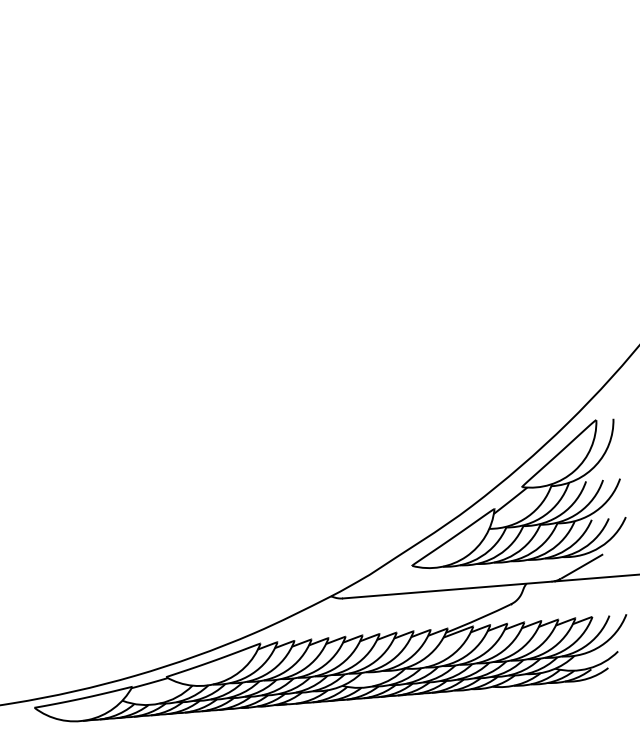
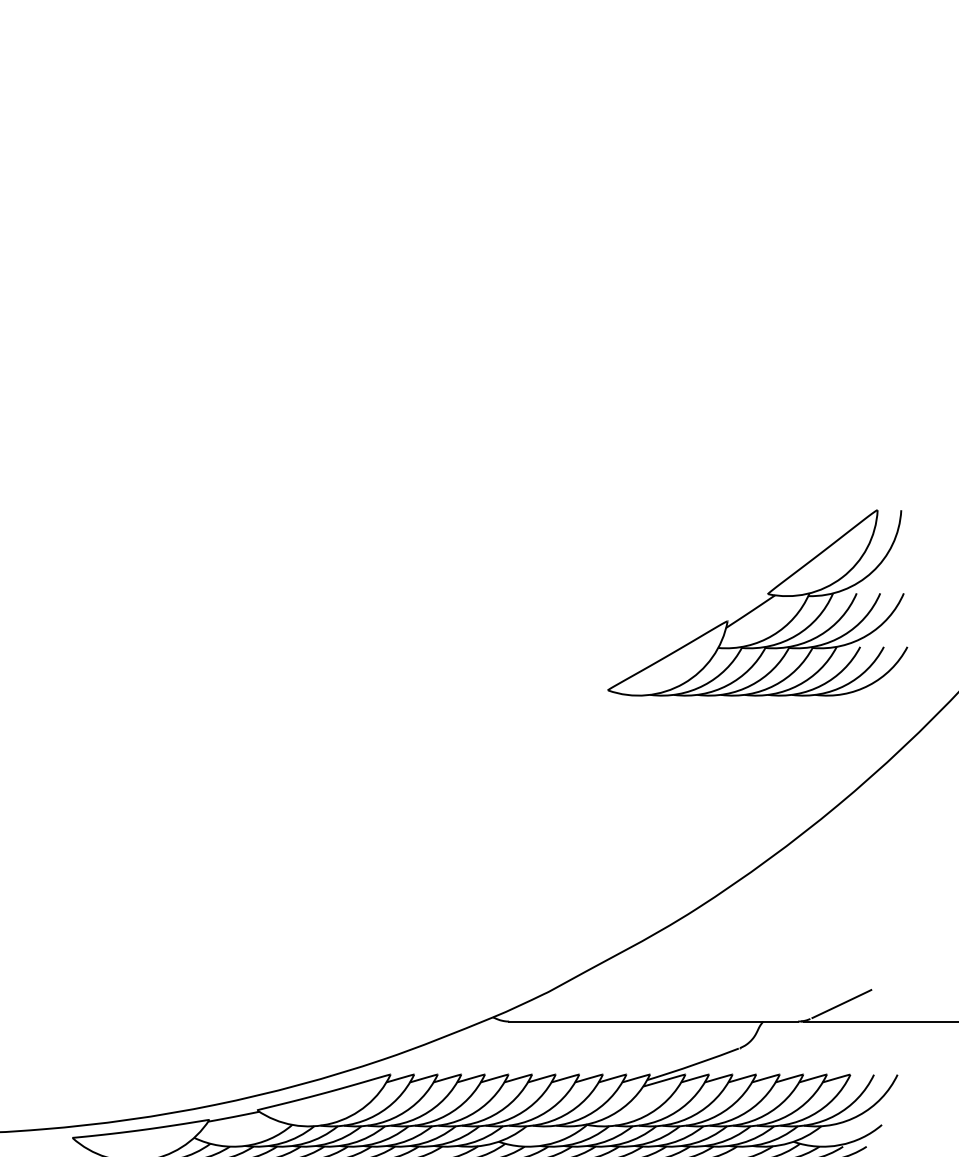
part: (515, 493) -> (757, 602), moved

